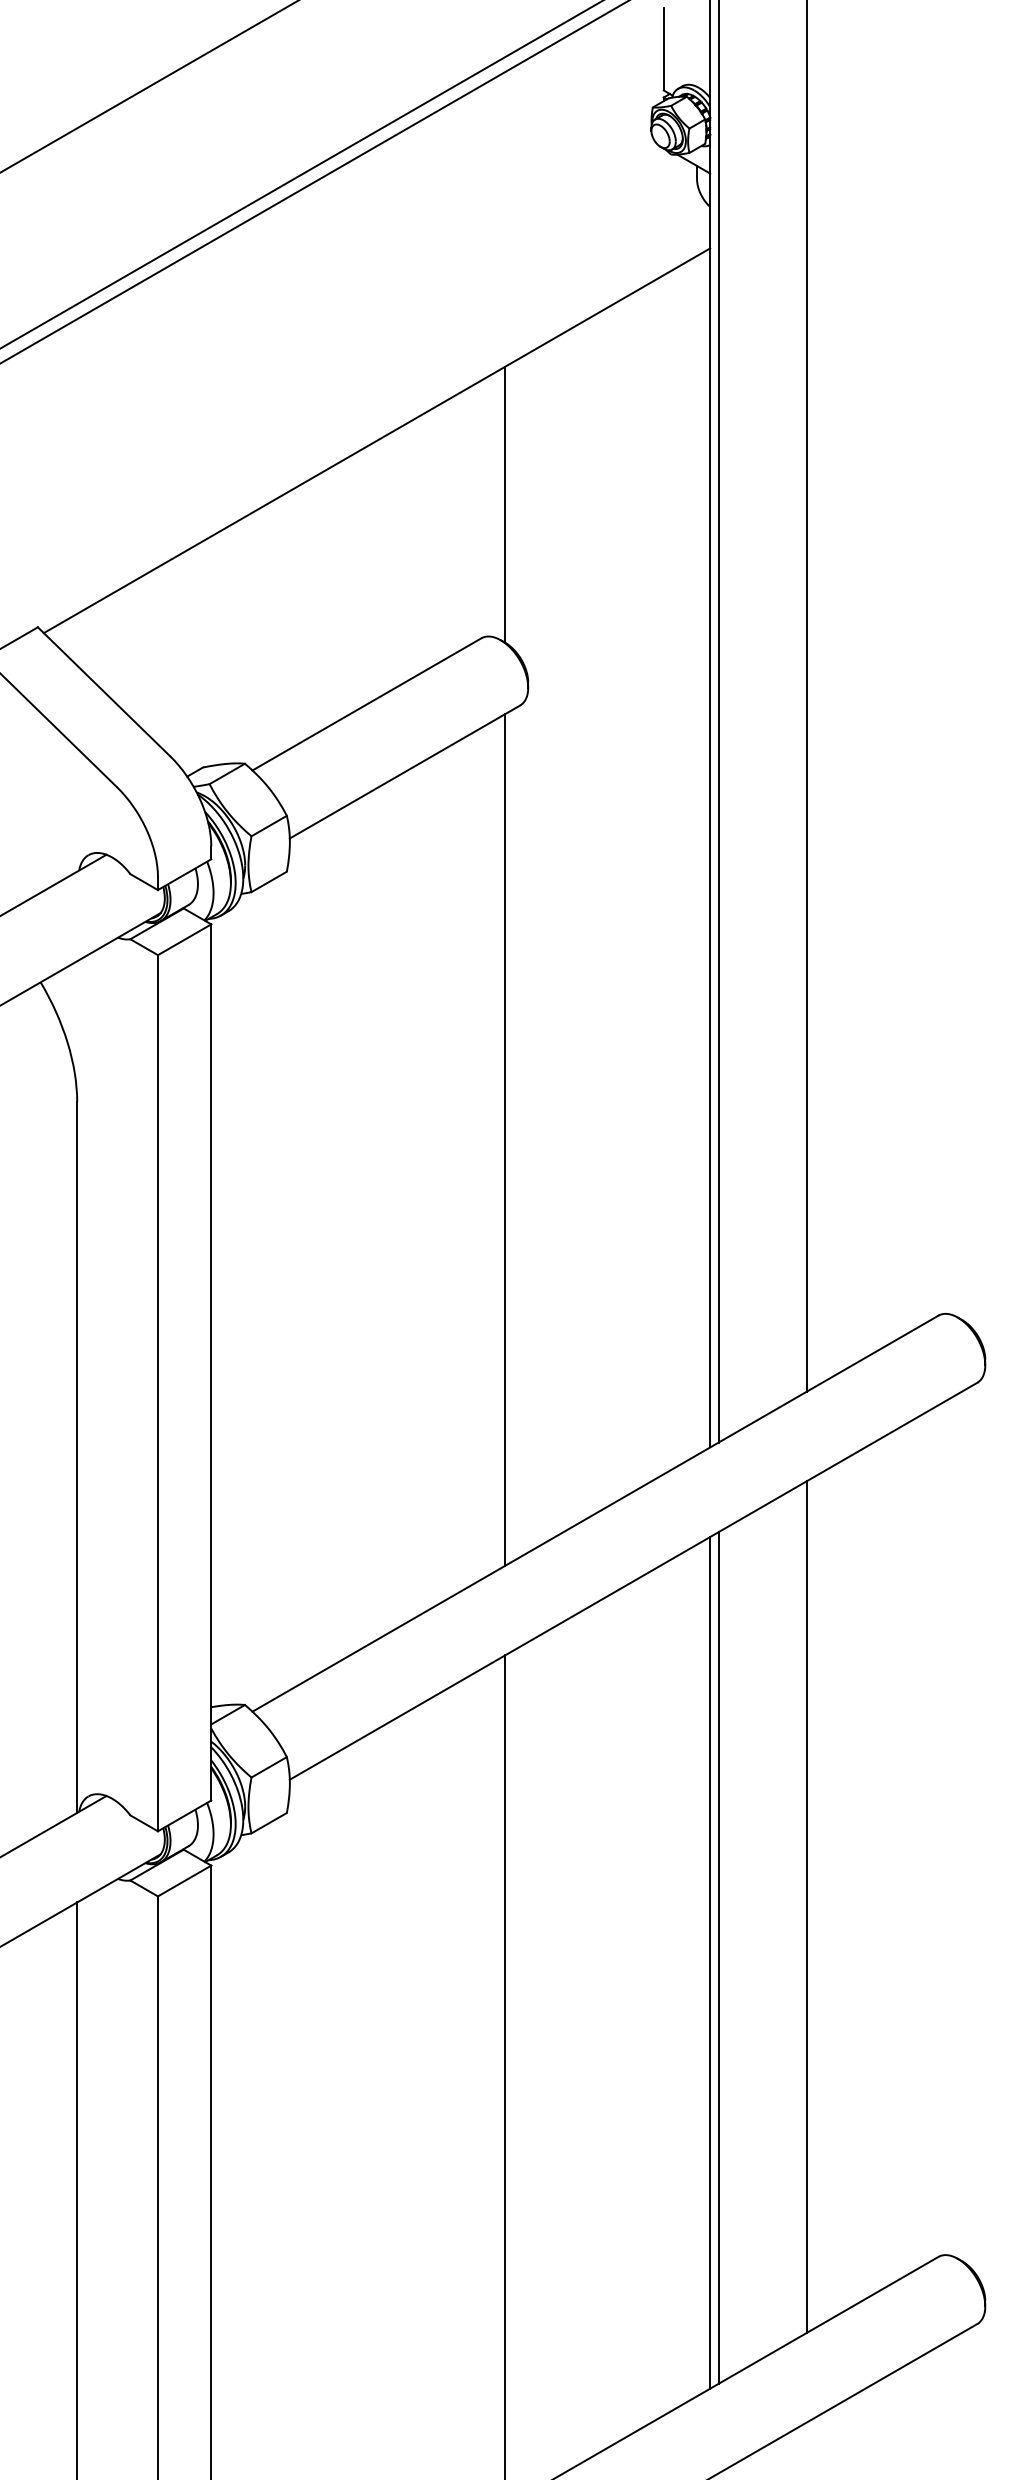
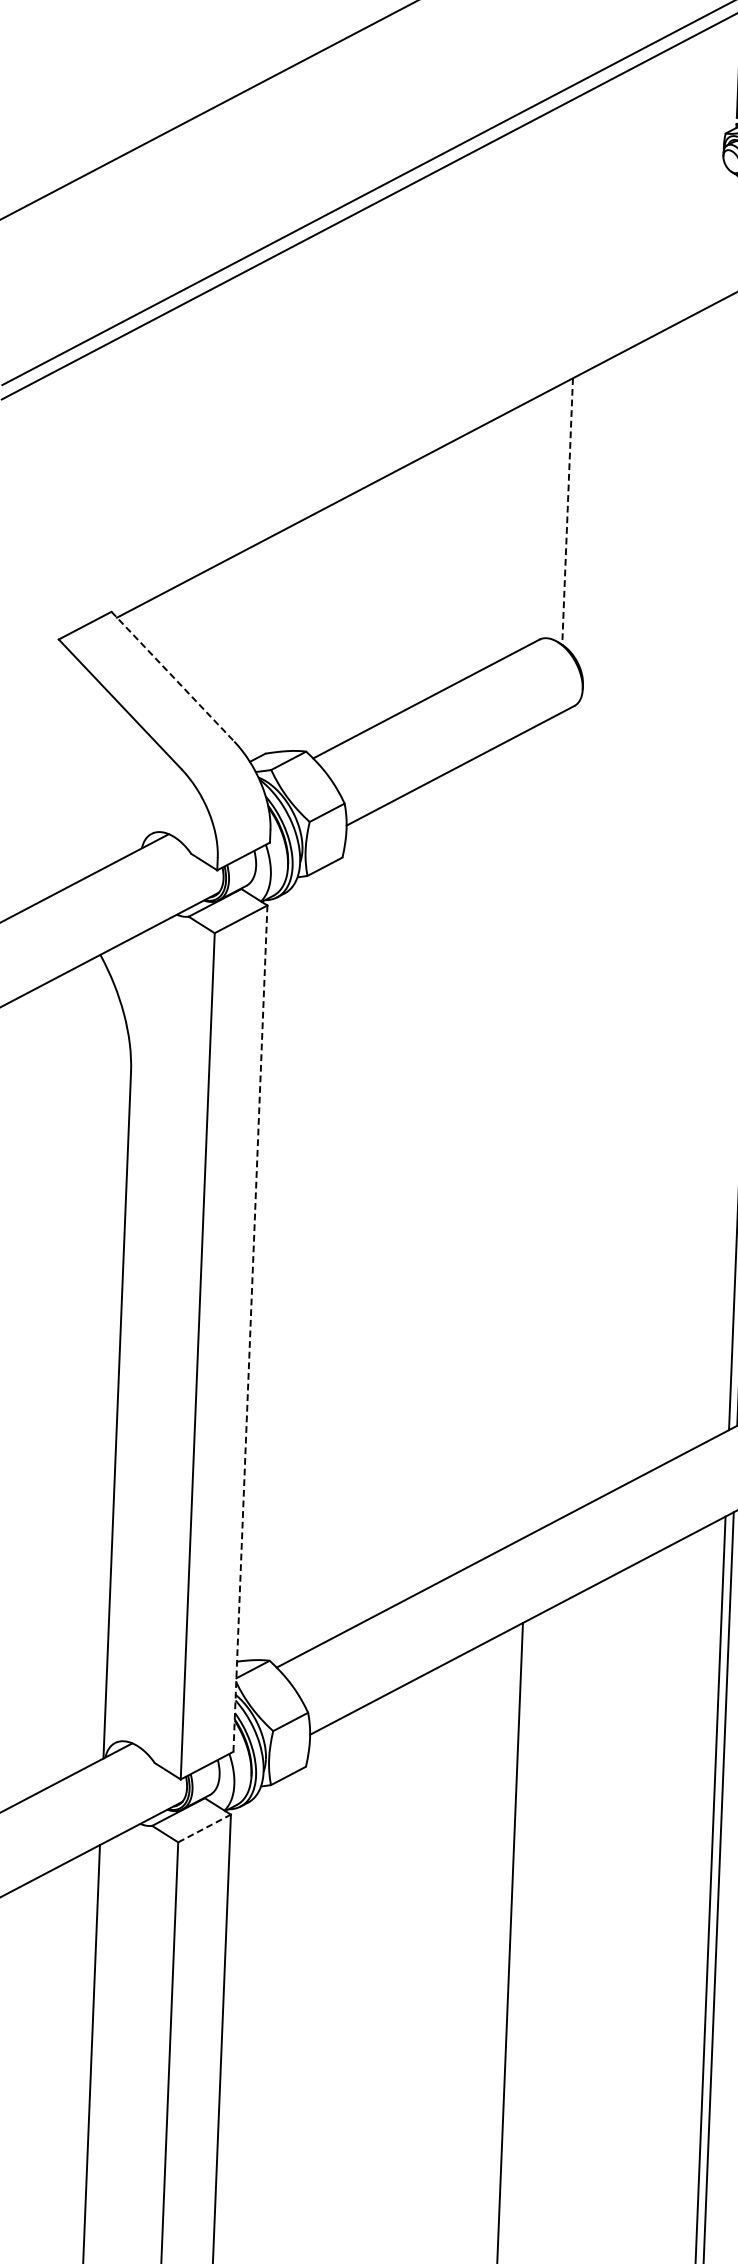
line: (505, 505) -> (567, 512), solid -> dashed
line: (104, 692) -> (173, 677), solid -> dashed
line: (505, 1139) -> (543, 1124), removed
line: (211, 1362) -> (250, 1328), solid -> dashed
line: (184, 1881) -> (204, 1828), solid -> dashed

